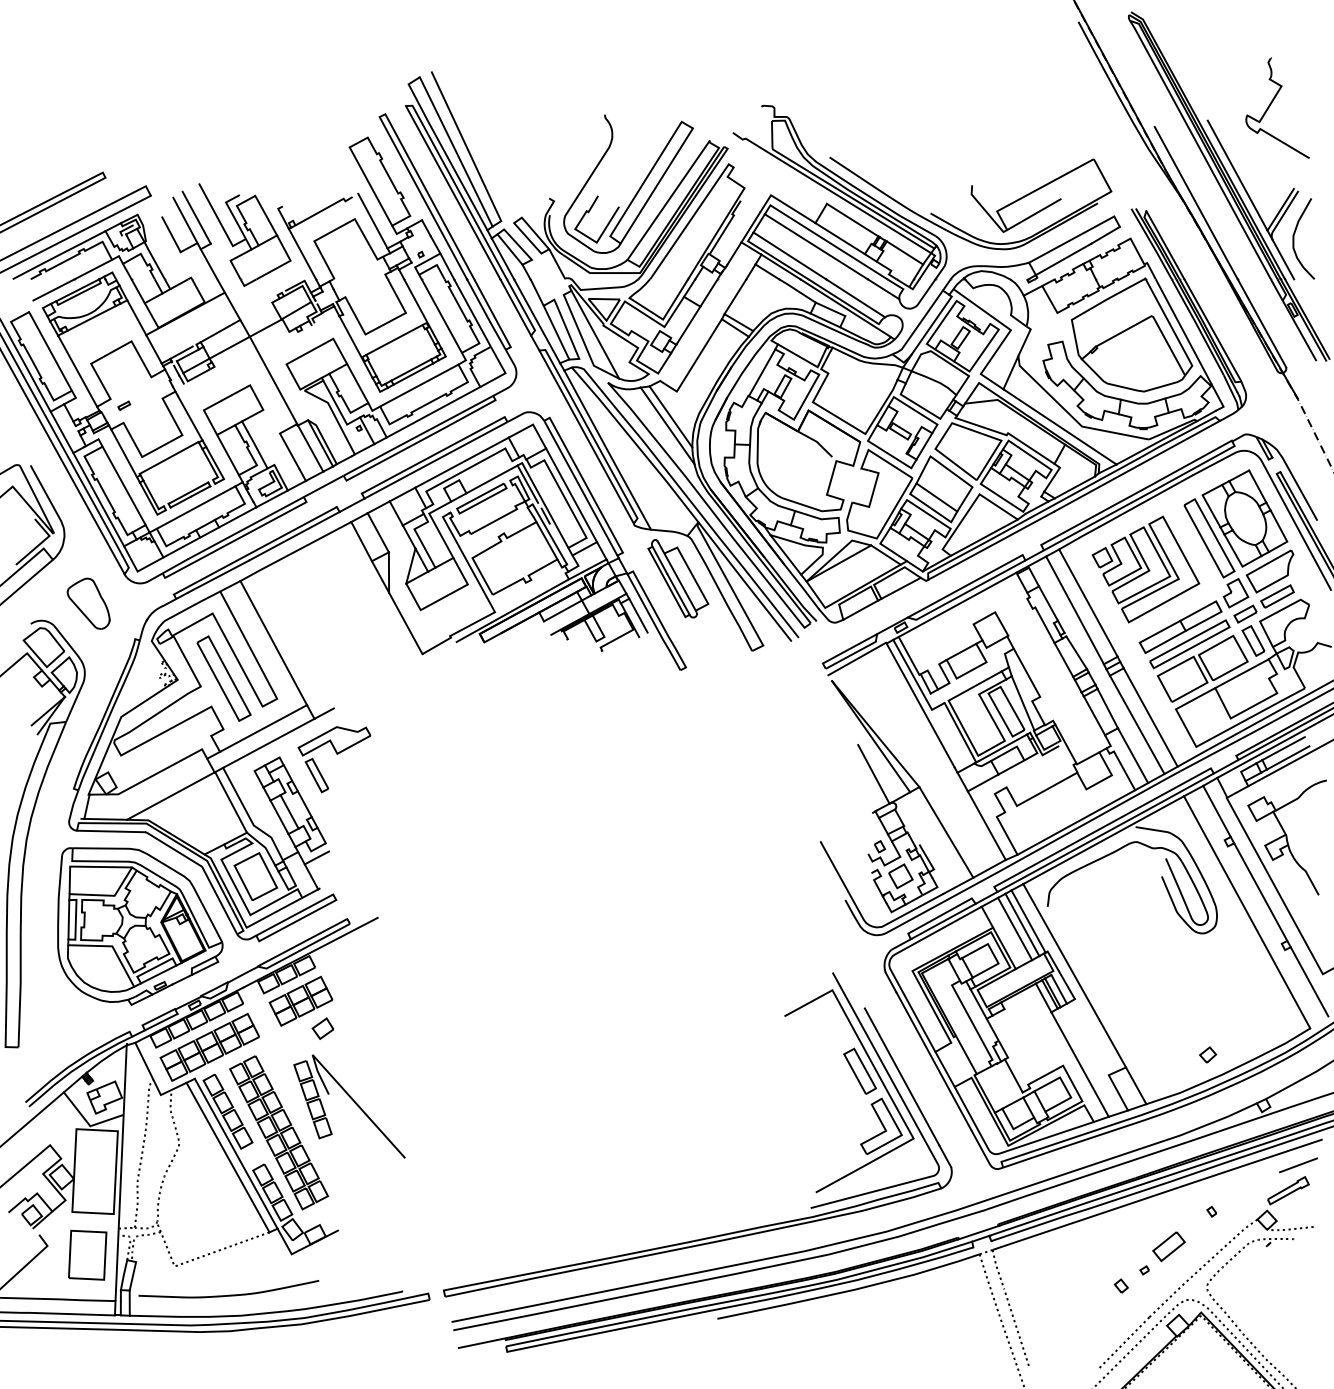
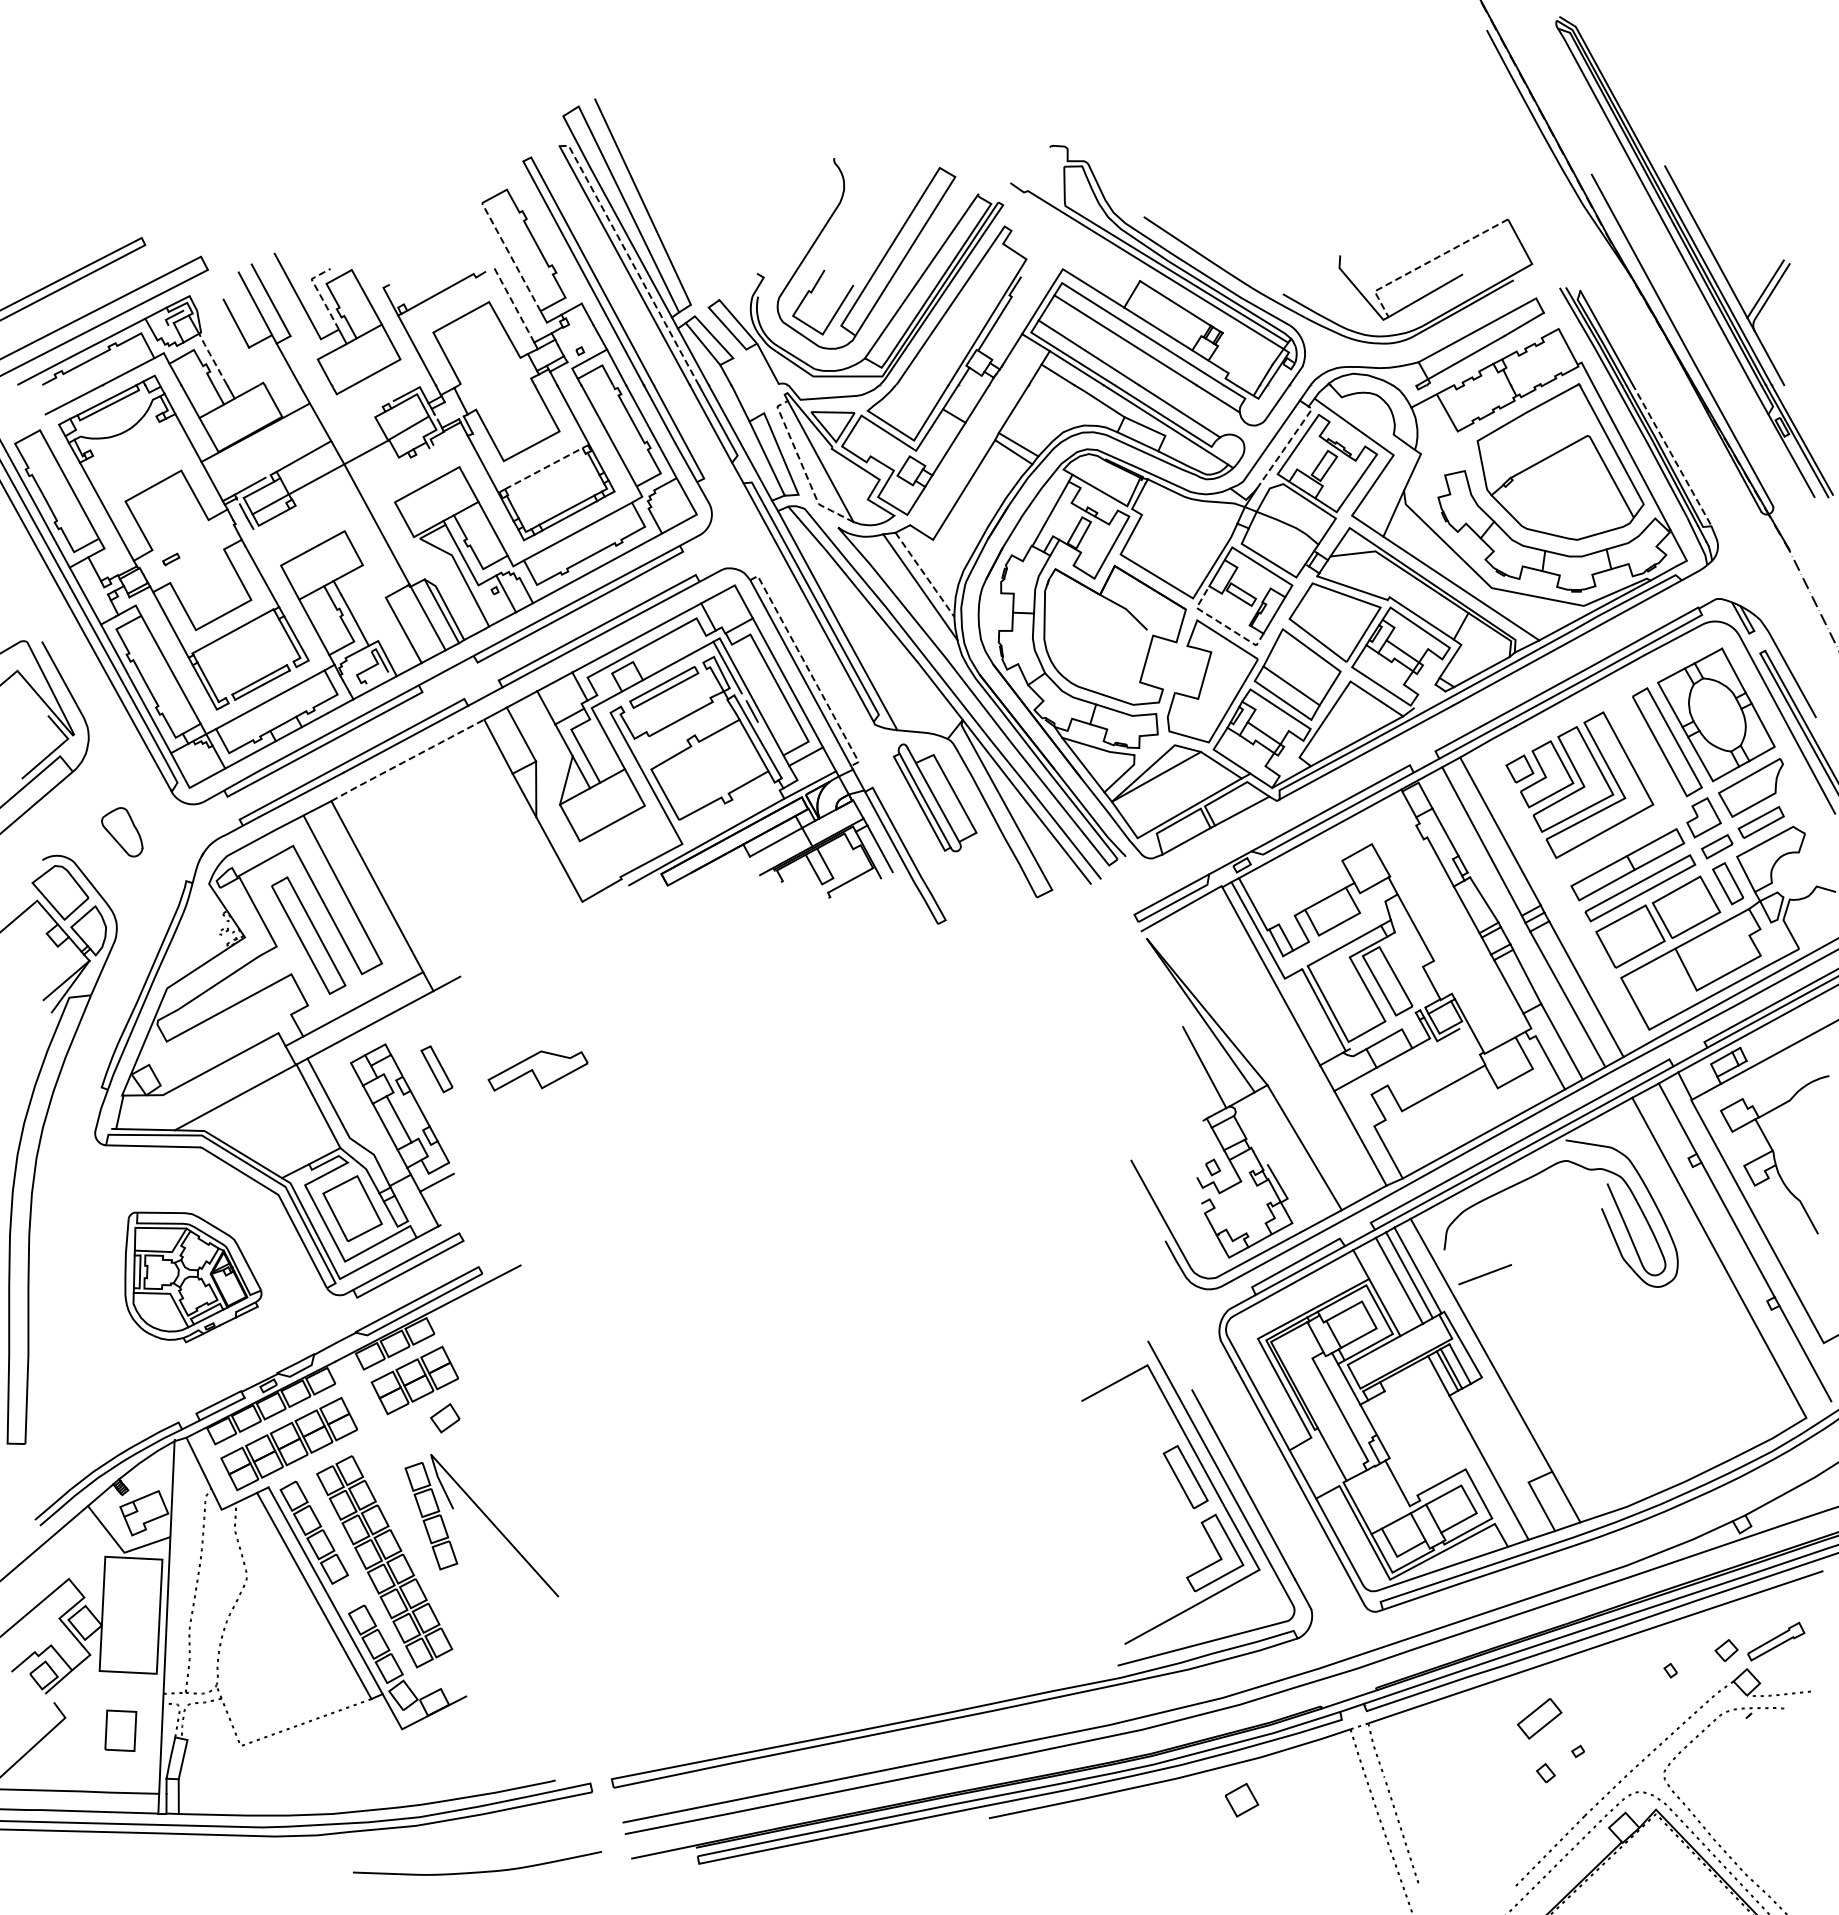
curve: (1271, 104) -> (1752, 144), removed
line: (371, 186) -> (511, 256), solid -> dashed
line: (458, 188) -> (631, 260), solid -> dashed
line: (1035, 190) -> (1427, 262), solid -> dashed
line: (232, 213) -> (320, 294), solid -> dashed
line: (373, 220) -> (514, 304), solid -> dashed
curve: (1294, 239) -> (1784, 329), removed
line: (904, 252) -> (1247, 348), removed
line: (154, 260) -> (212, 358), solid -> dashed
line: (91, 318) -> (126, 438), removed
line: (933, 323) -> (1286, 446), solid -> dashed
line: (1212, 329) -> (1671, 454), solid -> dashed
line: (394, 339) -> (543, 468), solid -> dashed
line: (582, 339) -> (803, 467), solid -> dashed
line: (671, 417) -> (925, 575), solid -> dashed
line: (886, 452) -> (1221, 623), solid -> dashed
line: (586, 485) -> (808, 669), solid -> dashed
line: (273, 492) -> (377, 678), removed
line: (1036, 507) -> (1429, 699), removed
line: (295, 551) -> (407, 760), solid -> dashed
part: (88, 603) -> (122, 831), size x0.7
line: (1023, 703) -> (1410, 969), removed
part: (334, 740) -> (537, 1070), moved
line: (1002, 747) -> (1382, 1030), removed
line: (1283, 748) -> (1769, 1031), removed
line: (1287, 757) -> (1775, 1044), removed
part: (900, 875) -> (1241, 1799), moved
part: (140, 926) -> (193, 1277), size x0.6
part: (1208, 1054) -> (1726, 1650), moved
line: (1298, 1165) -> (1485, 1274), moved
part: (1168, 1246) -> (1539, 1718), moved
part: (87, 1255) -> (120, 1730), size x0.6
curve: (228, 1295) -> (477, 1871), moved

